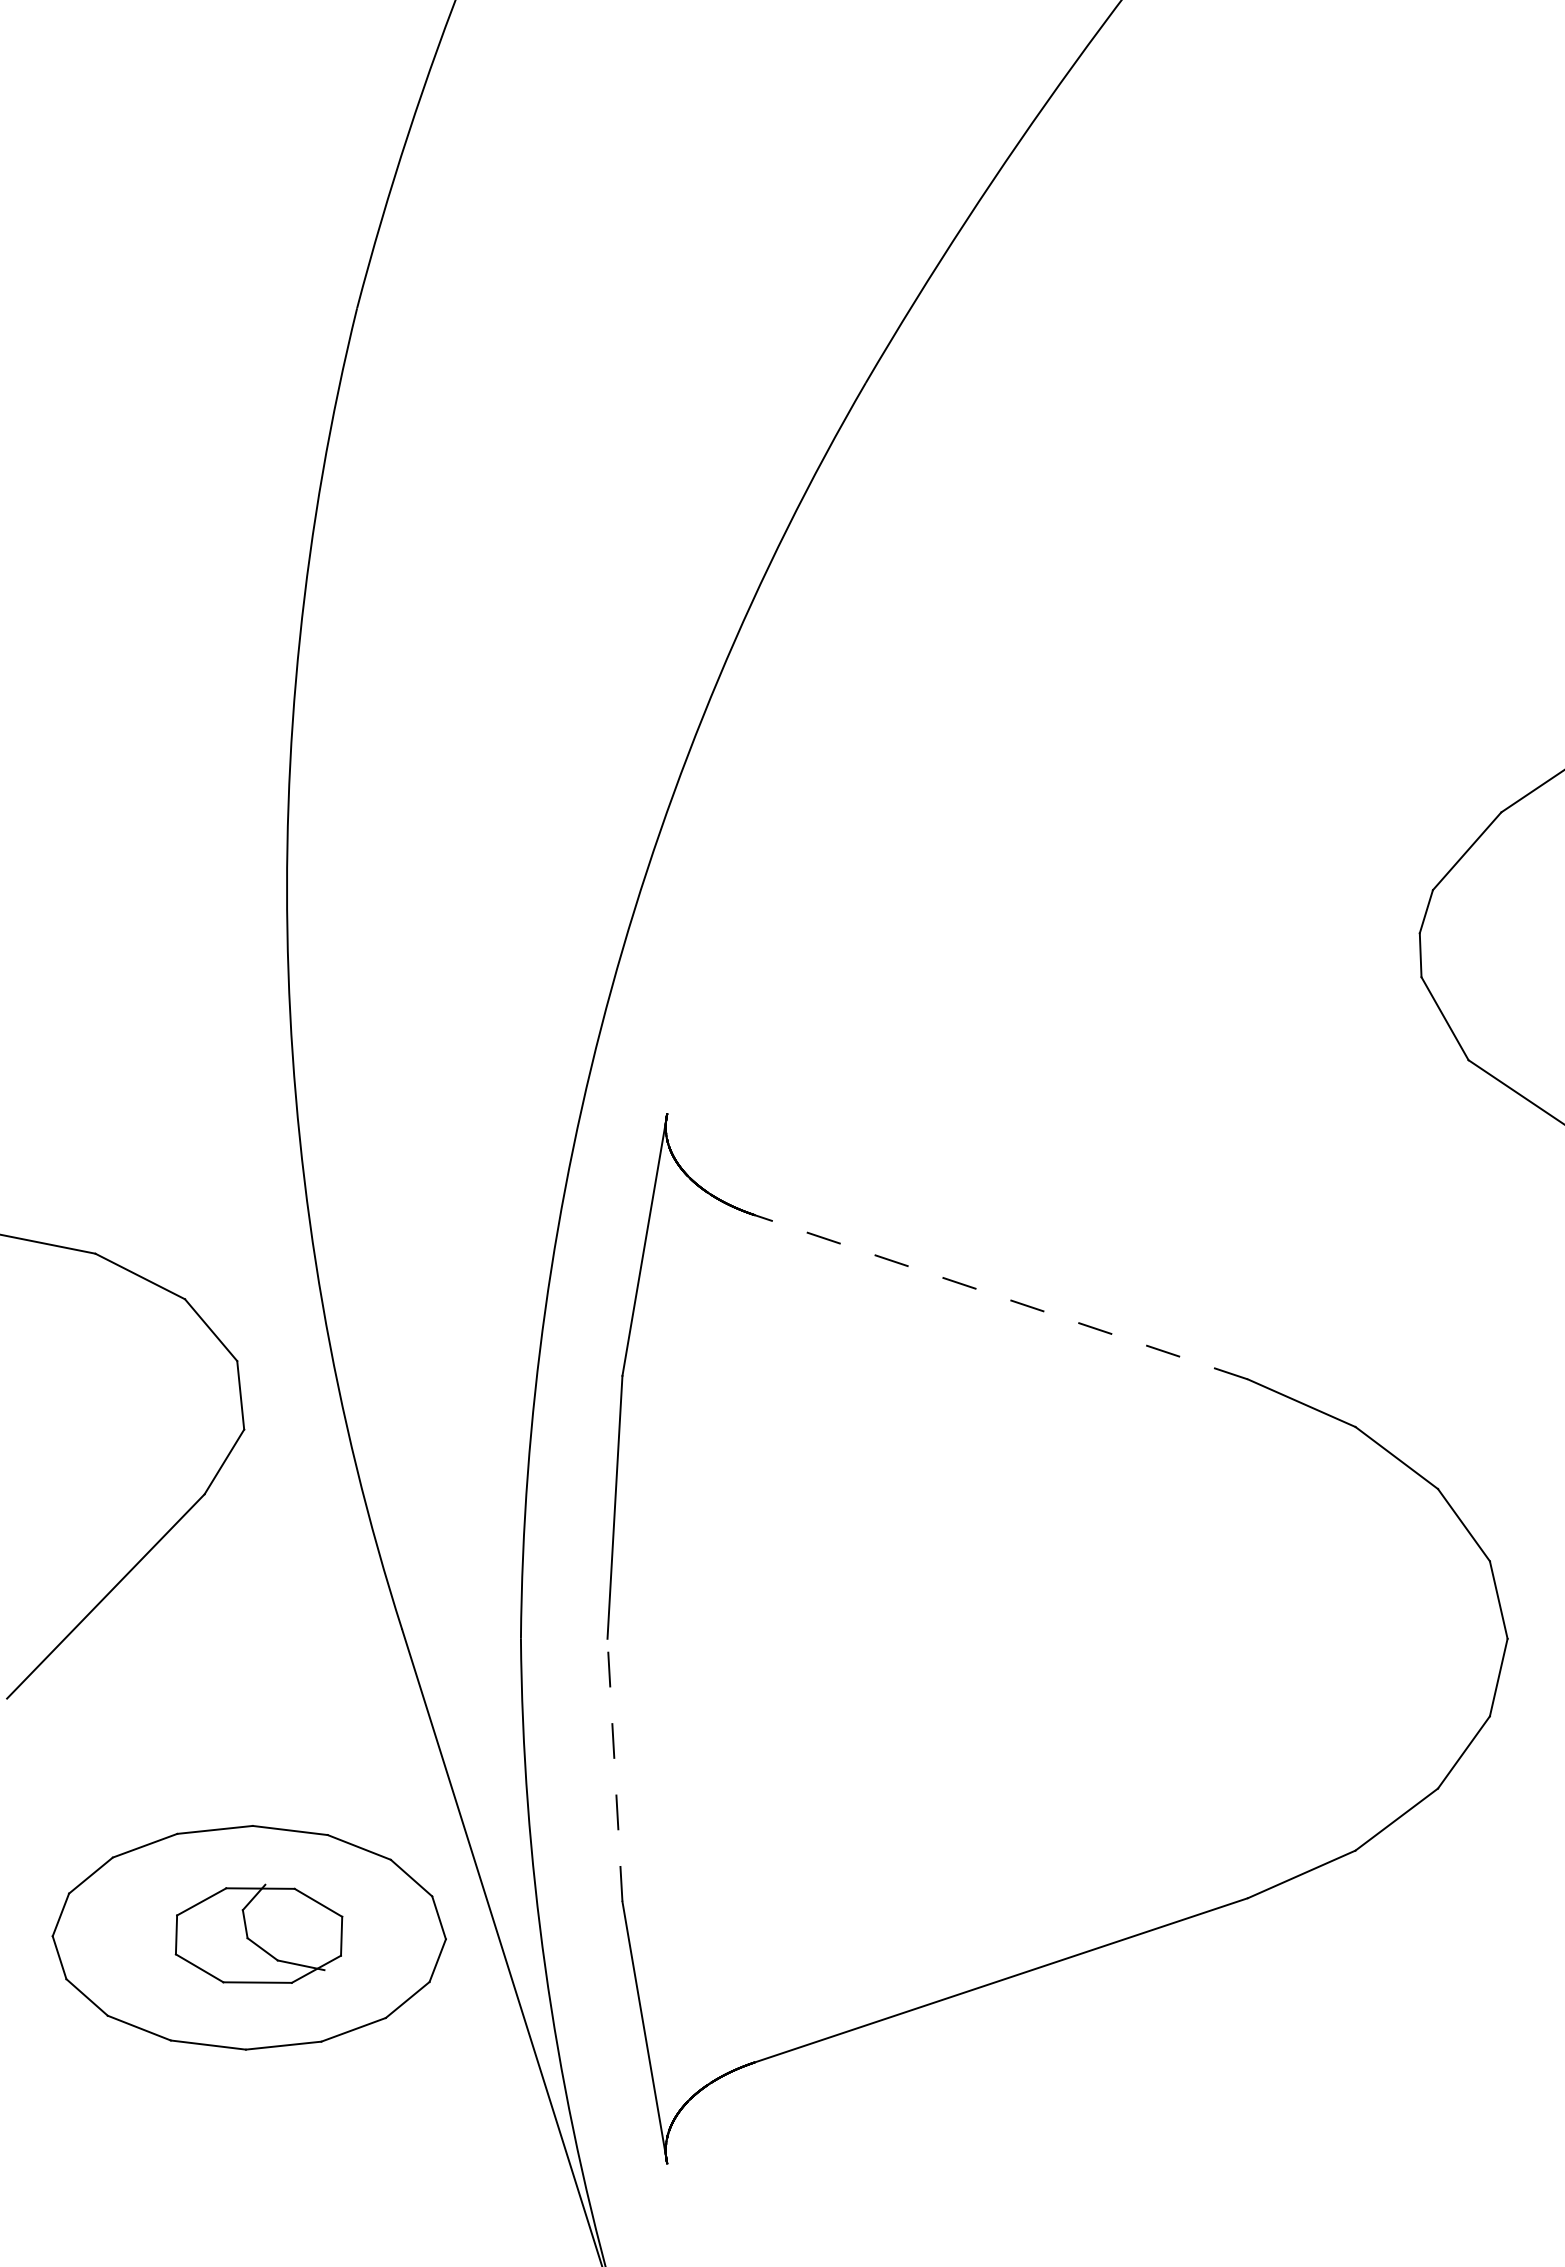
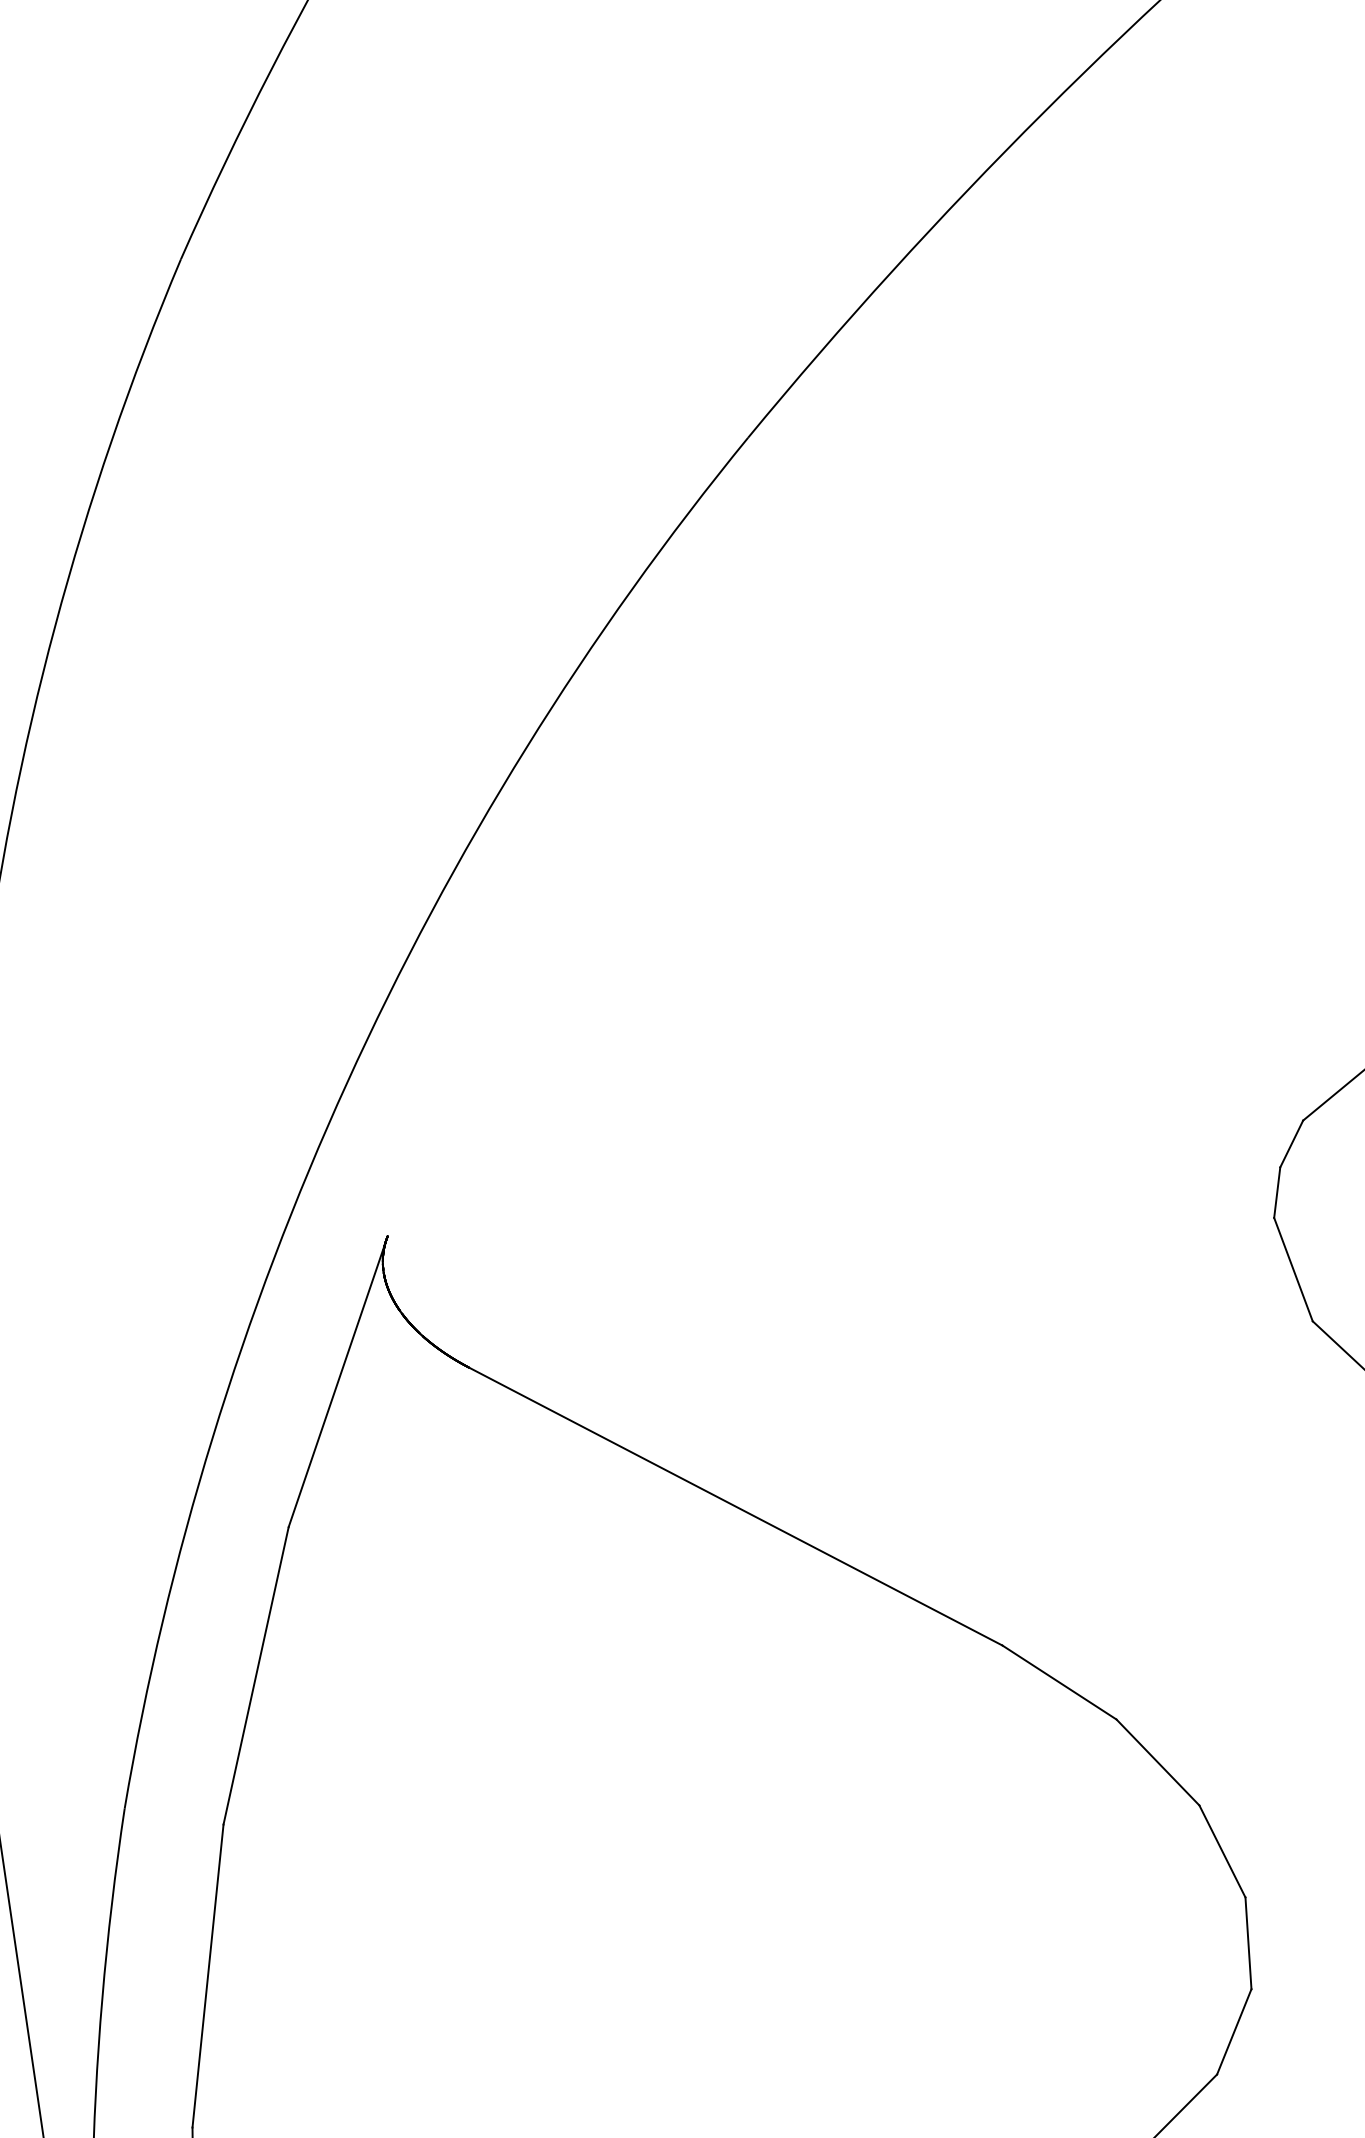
line: (1001, 1297) -> (735, 1506), dashed -> solid
line: (614, 1770) -> (207, 1976), dashed -> solid

